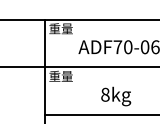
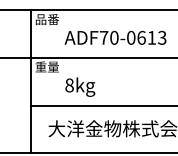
text: (60, 28) -> (46, 19), 重量 -> 品番
text: (116, 95) -> (80, 86), moved

